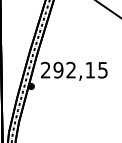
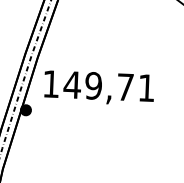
text: (74, 69) -> (99, 84), 292,15 -> 149,71

